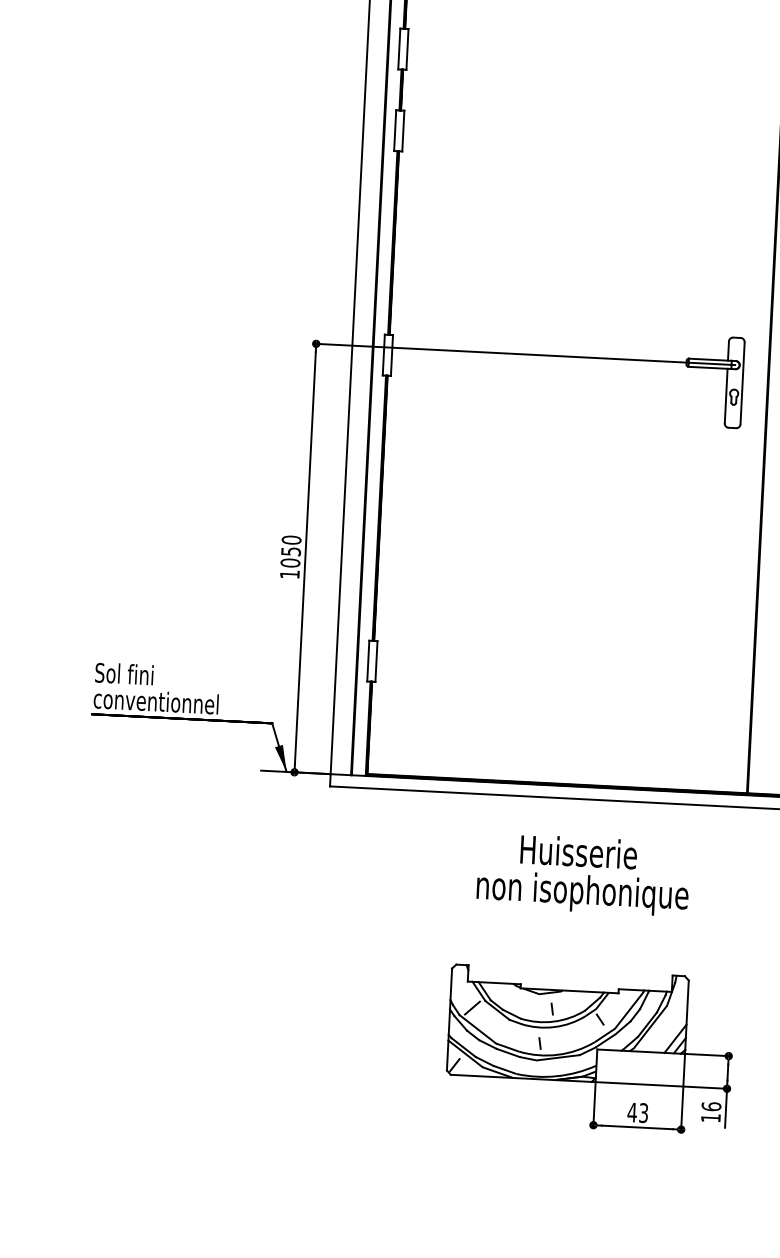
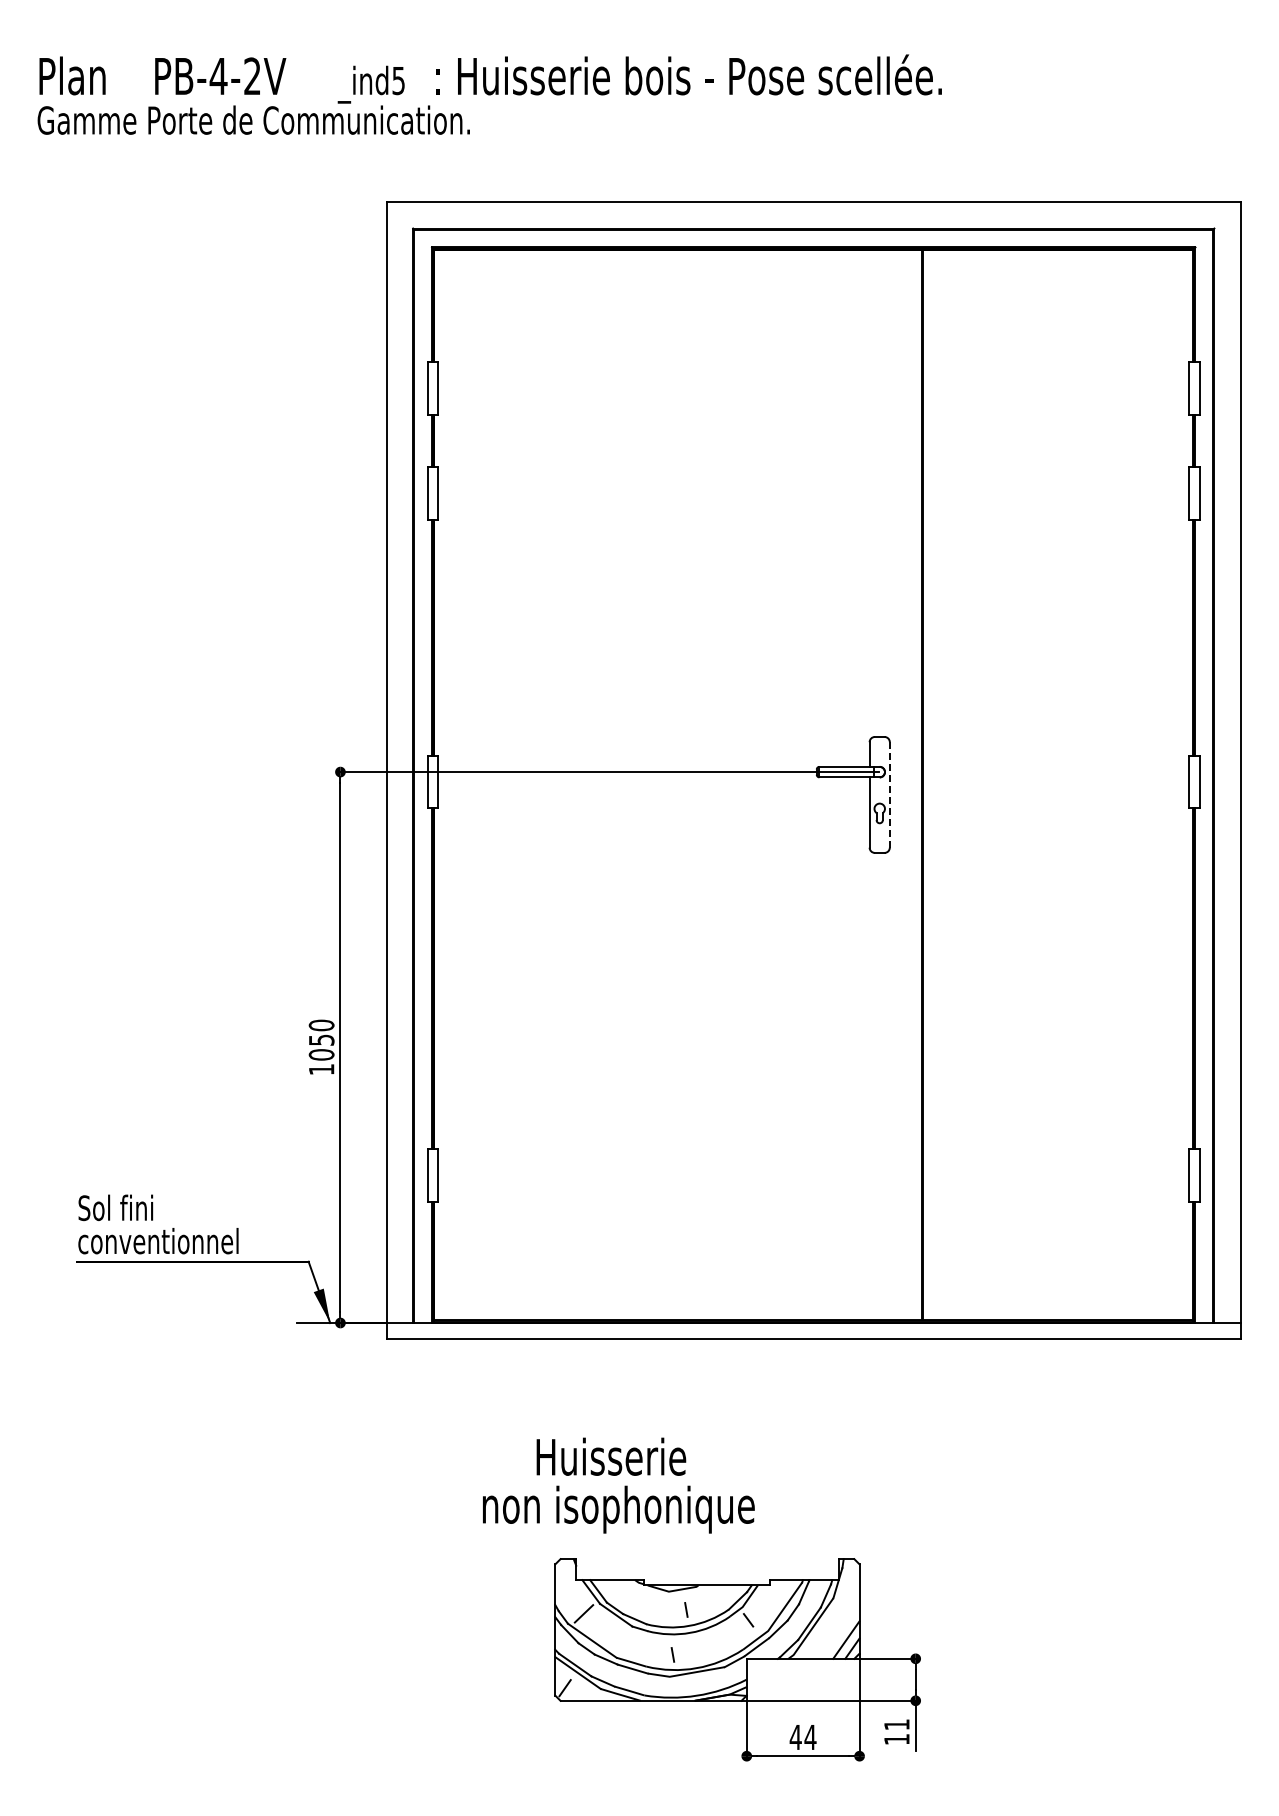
line: (742, 382) -> (889, 794), solid -> dashed
text: (583, 874) -> (618, 1485), moved
text: (711, 1106) -> (896, 1724), 16 -> 11
text: (643, 1113) -> (810, 1737), 43 -> 44

